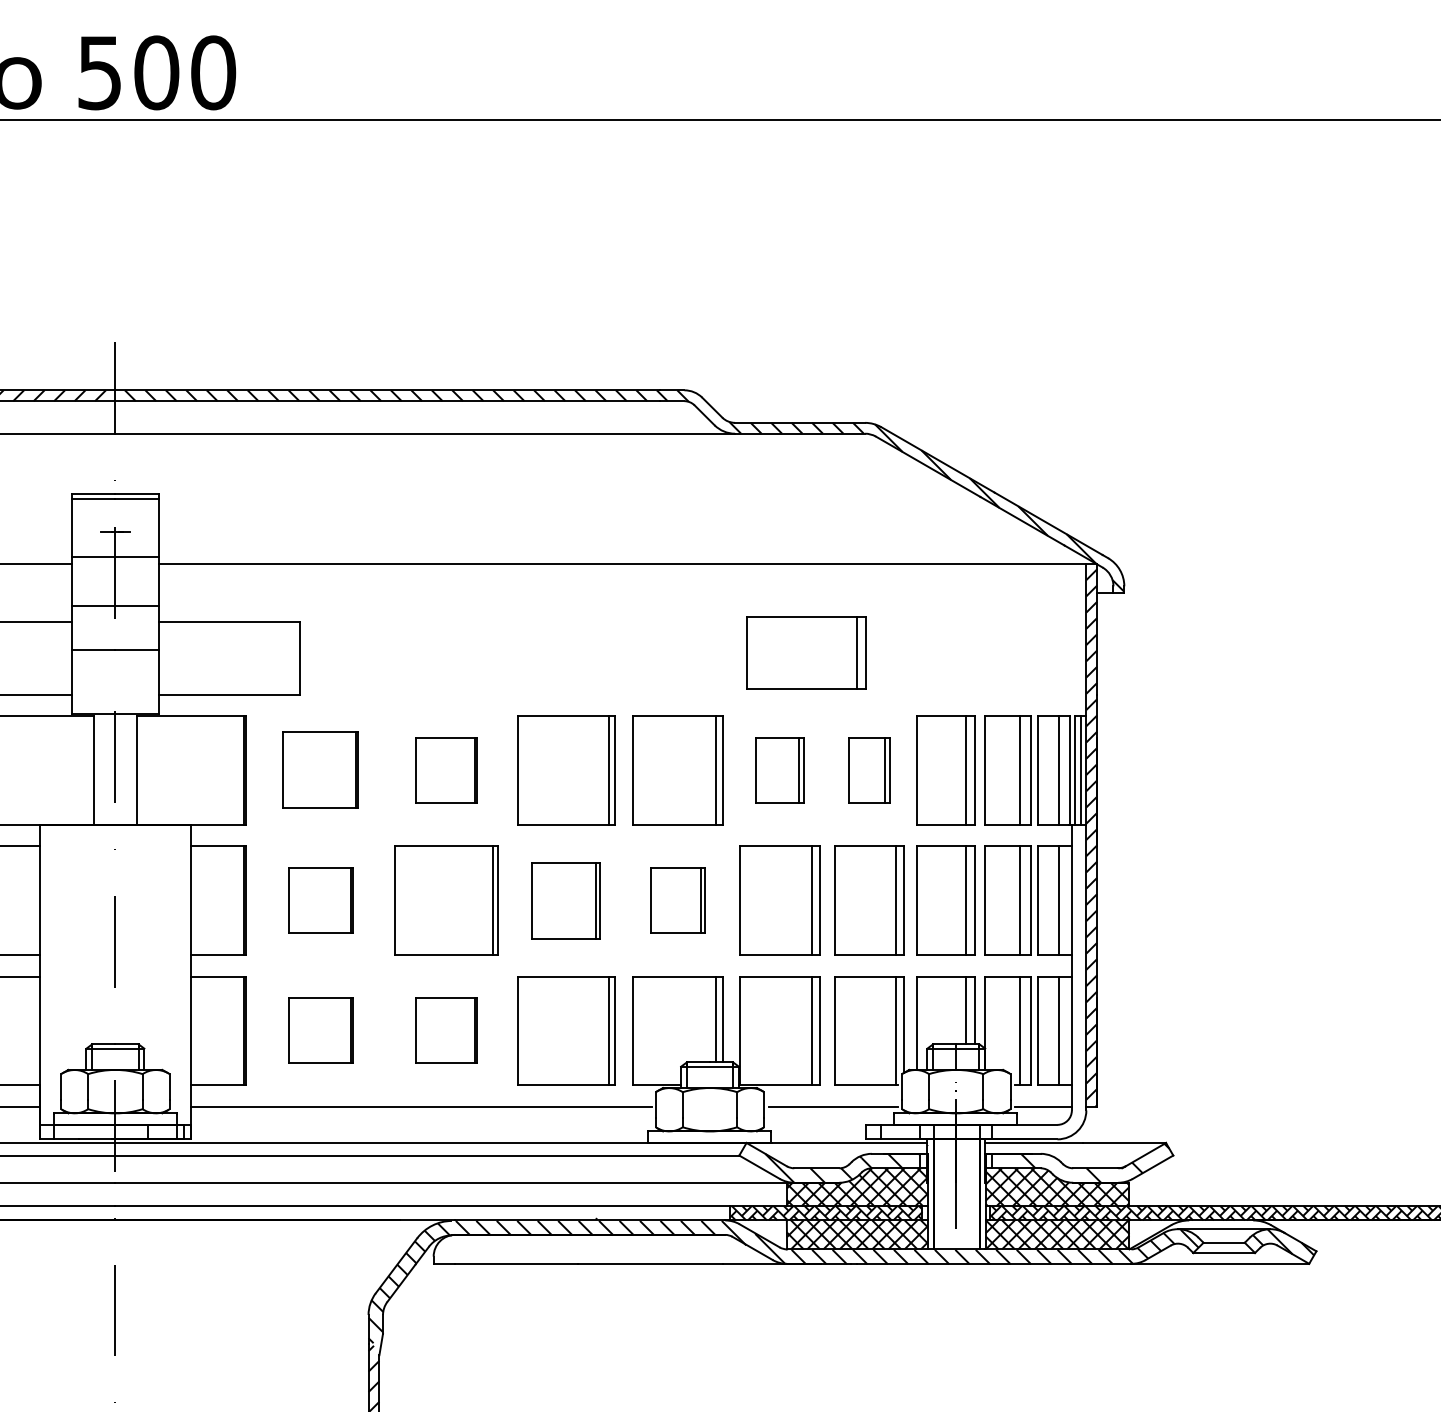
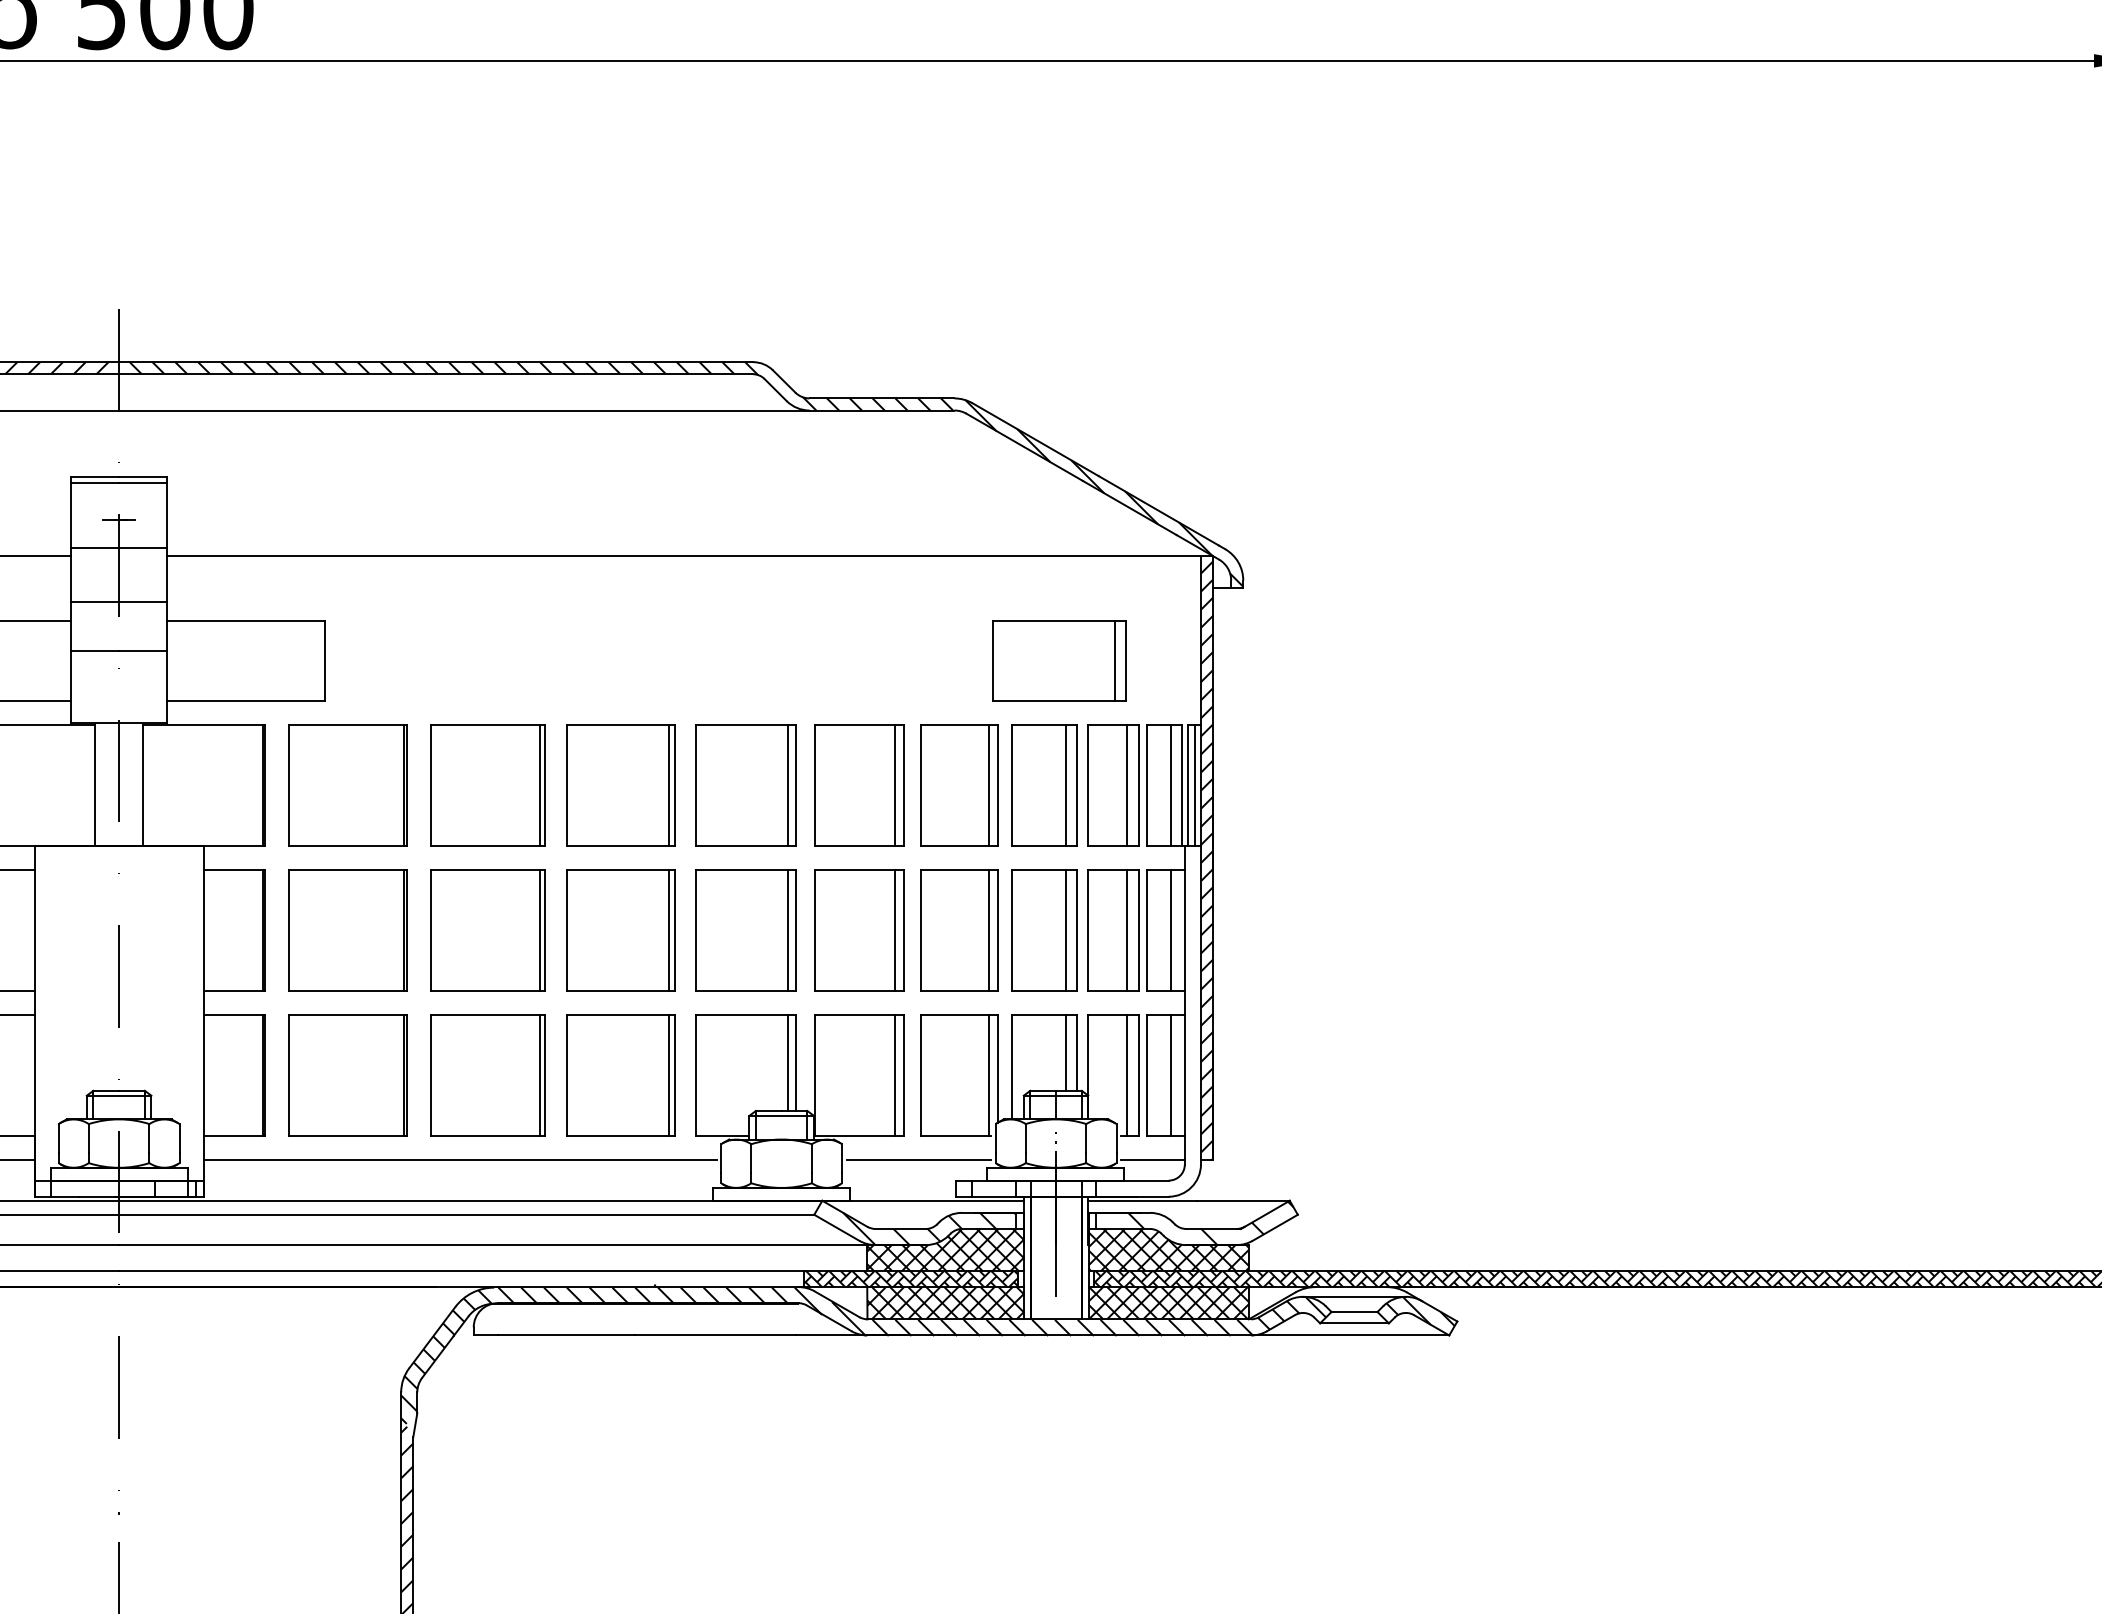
part: (806, 652) -> (1059, 660), moved
part: (320, 770) -> (347, 785), size x1.43
part: (446, 770) -> (487, 785), size x1.67
part: (779, 770) -> (859, 785), size x1.67
part: (869, 770) -> (959, 785), size x1.67
part: (320, 900) -> (347, 930), size x1.67
part: (565, 900) -> (620, 930), size x1.43
part: (677, 900) -> (745, 930), size x1.67
part: (320, 1030) -> (347, 1075), size x1.67
part: (446, 1030) -> (487, 1075), size x1.67

